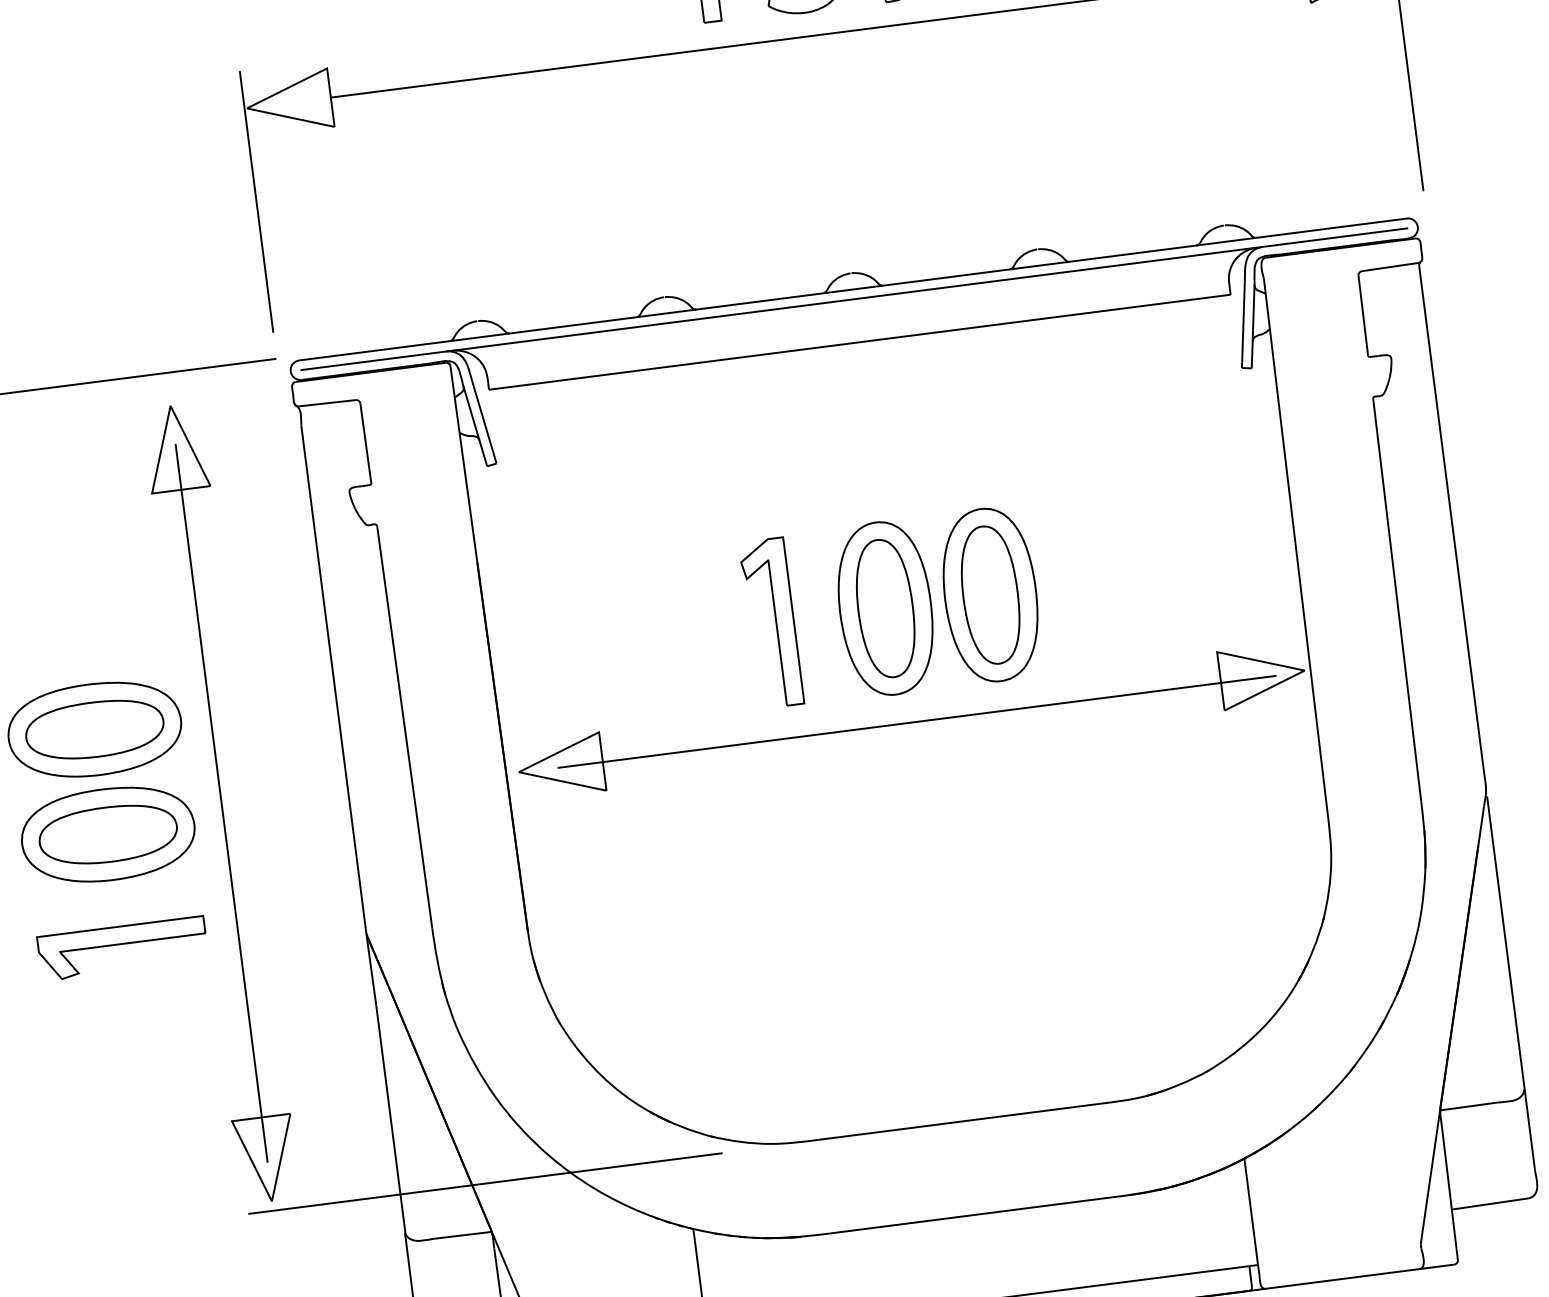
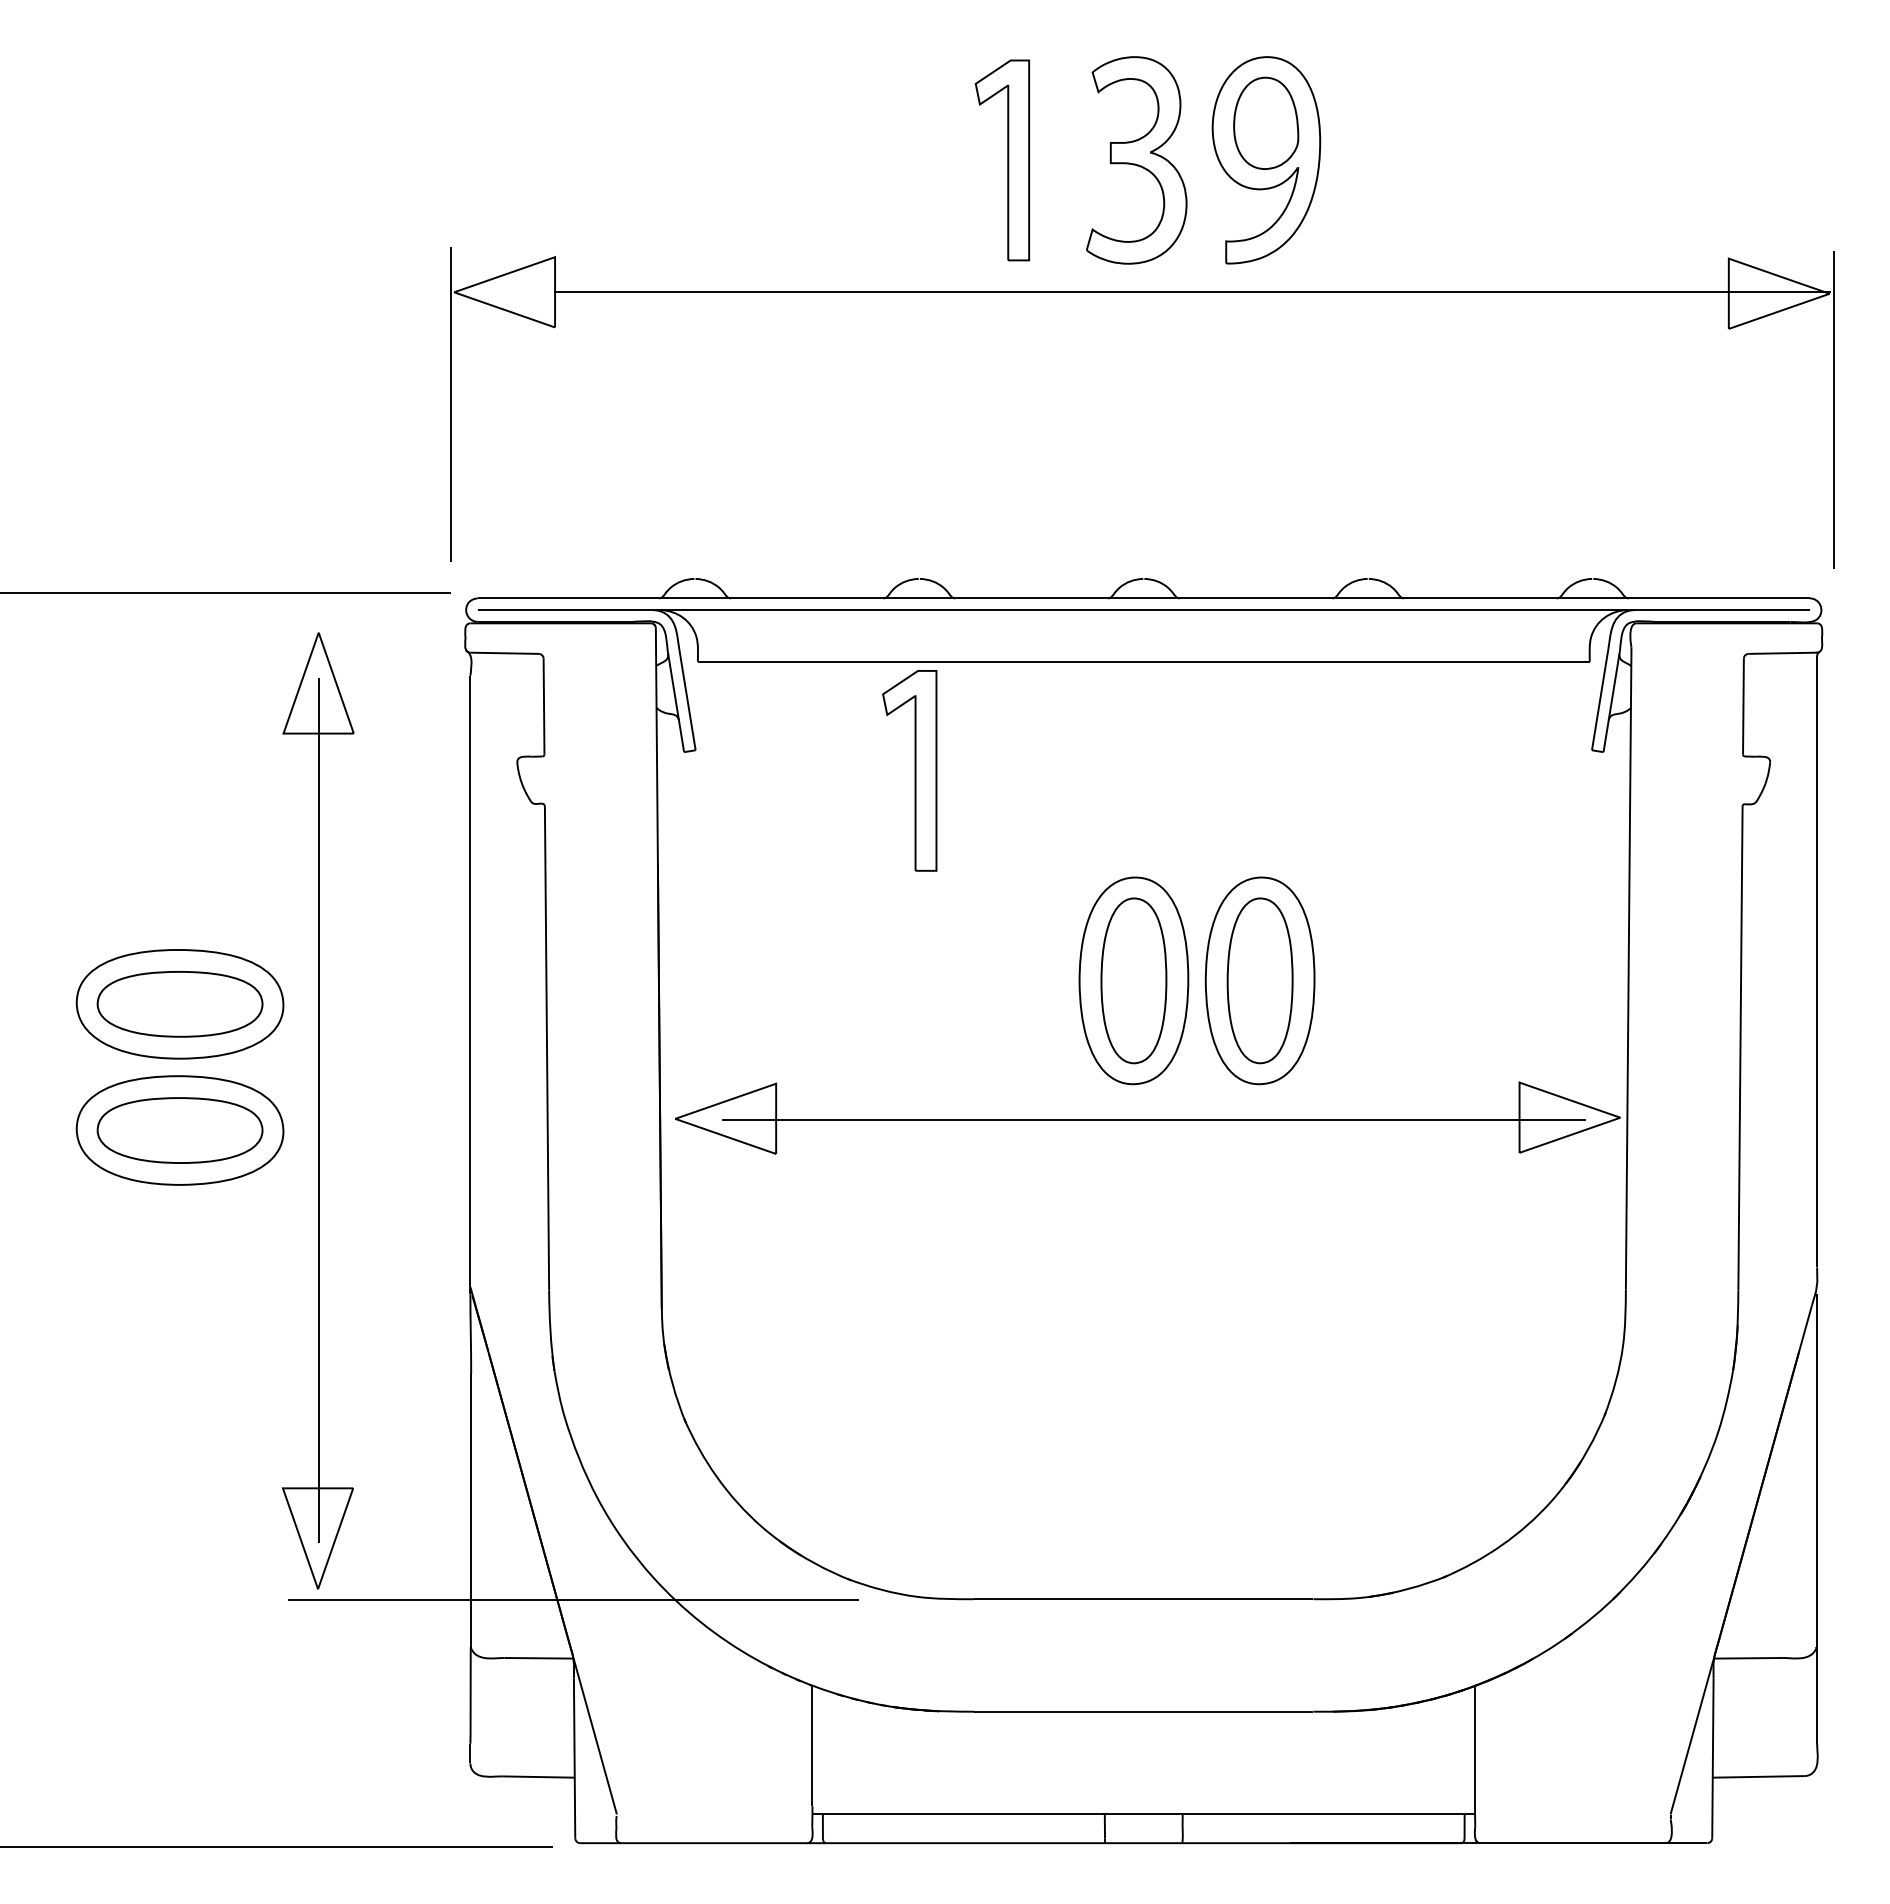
part: (771, 622) -> (909, 770), moved
part: (122, 948) -> (179, 1267), removed

